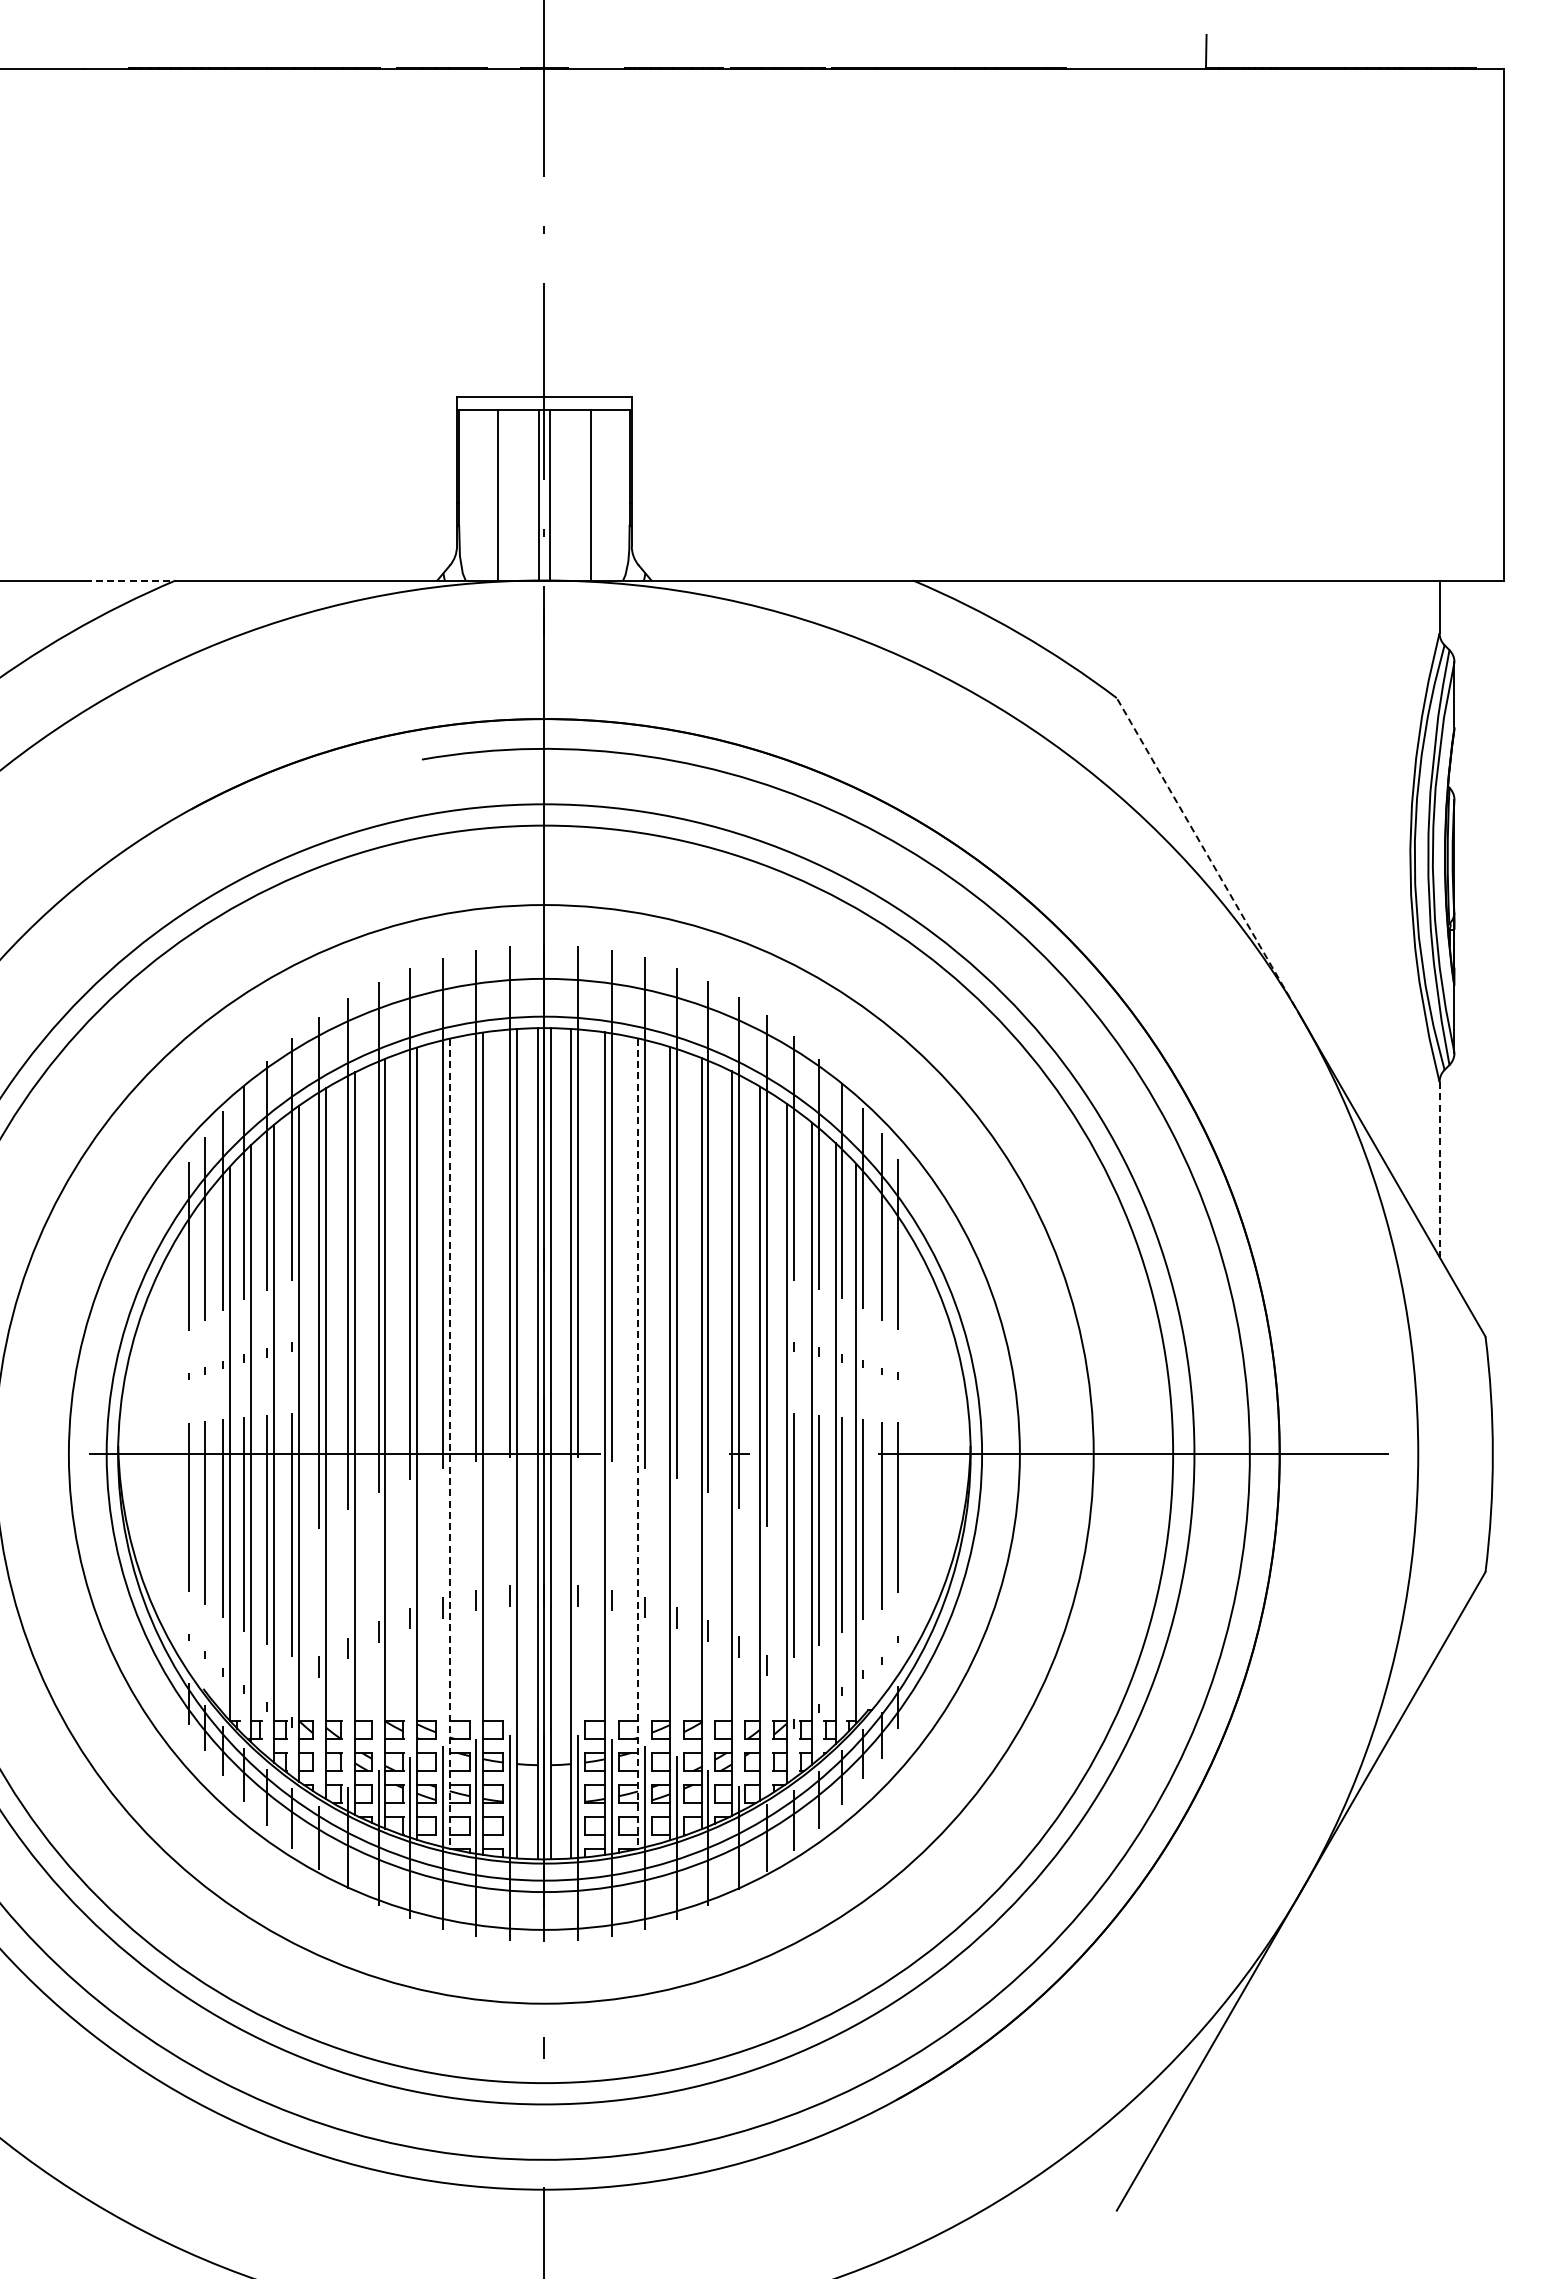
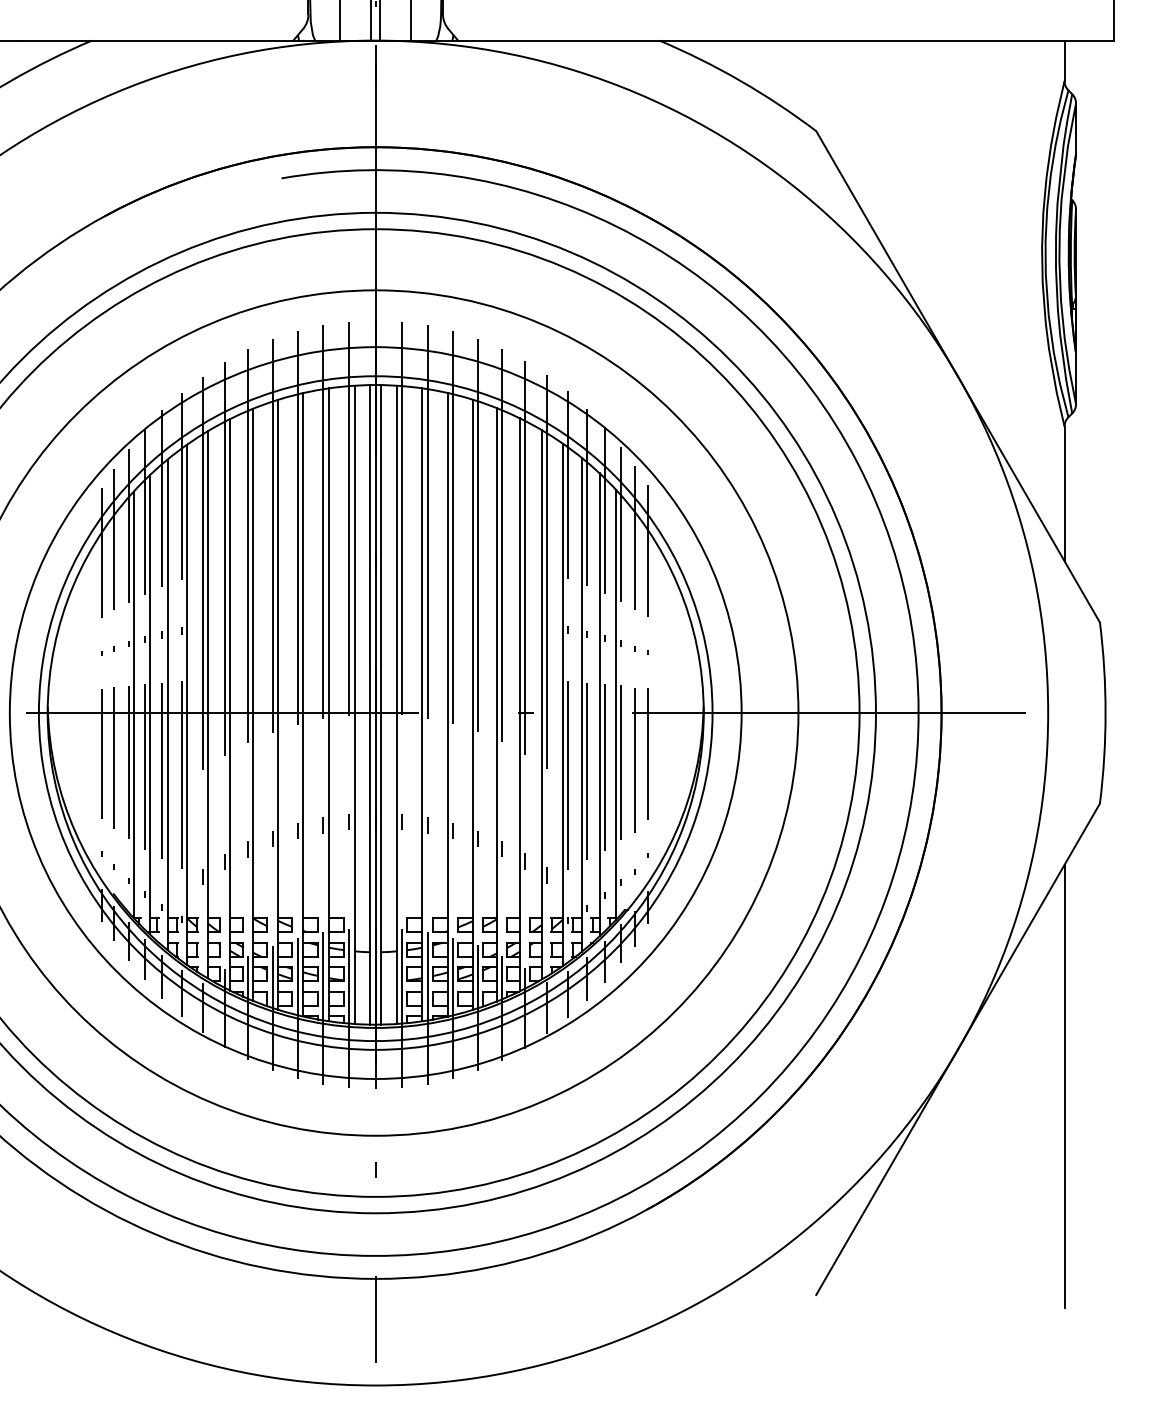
line: (130, 580) -> (57, 40), dashed -> solid
line: (1208, 857) -> (886, 253), dashed -> solid
line: (1439, 1169) -> (1064, 493), dashed -> solid
line: (449, 1443) -> (302, 704), dashed -> solid
line: (638, 1444) -> (448, 705), dashed -> solid
line: (1439, 1939) -> (1064, 1086), added

